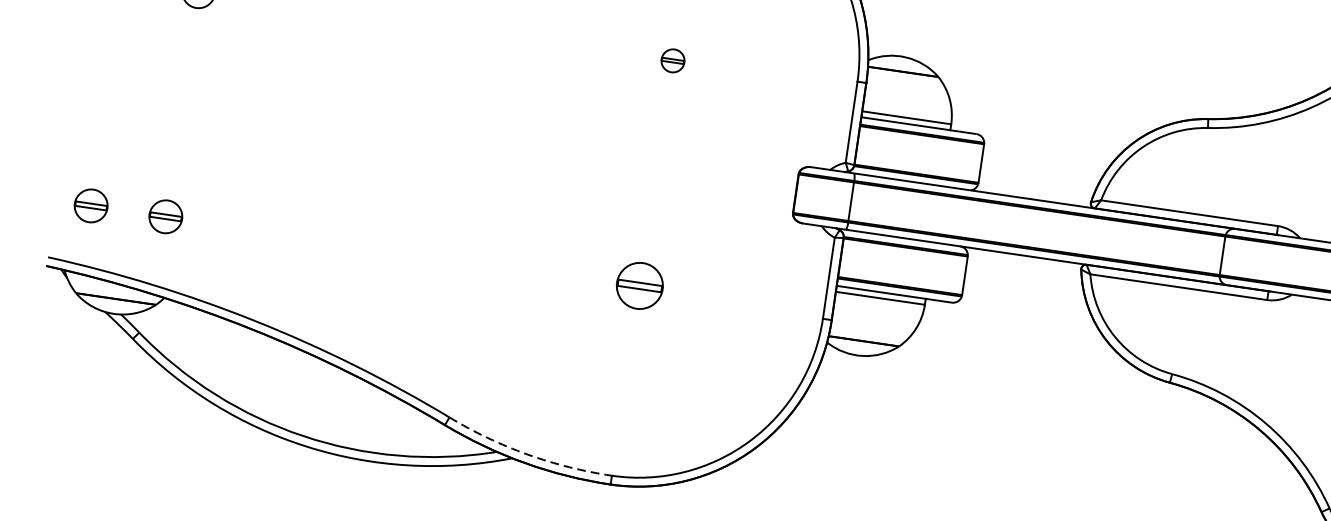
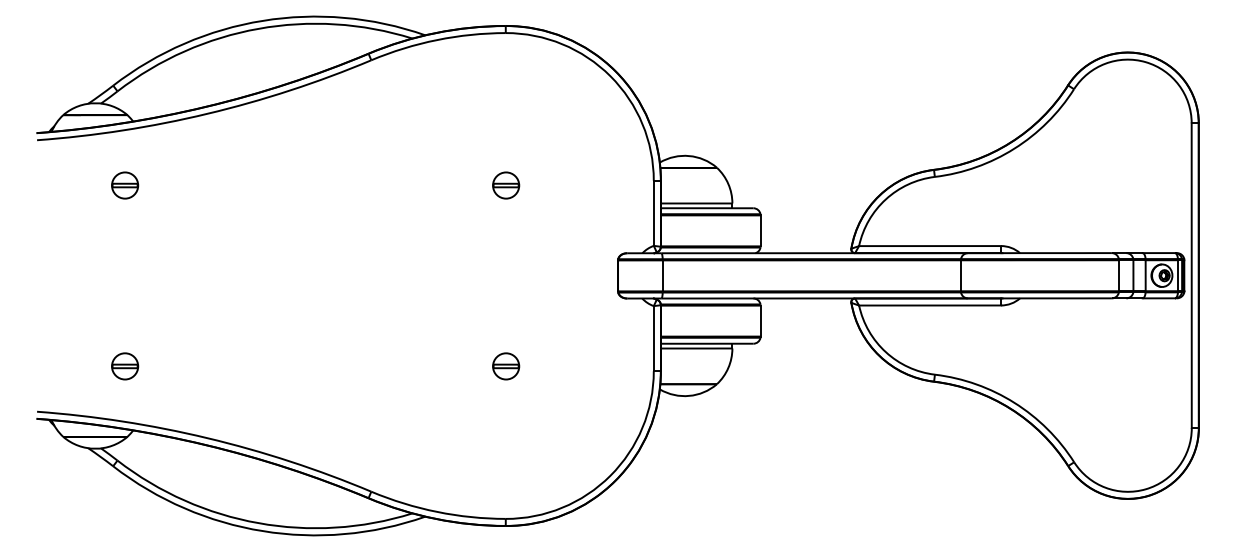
part: (673, 60) -> (506, 185), size x1.43
part: (91, 206) -> (65, 366), removed
part: (640, 286) -> (506, 366), size x0.71
arc: (528, 454) -> (437, 511), dashed -> solid

